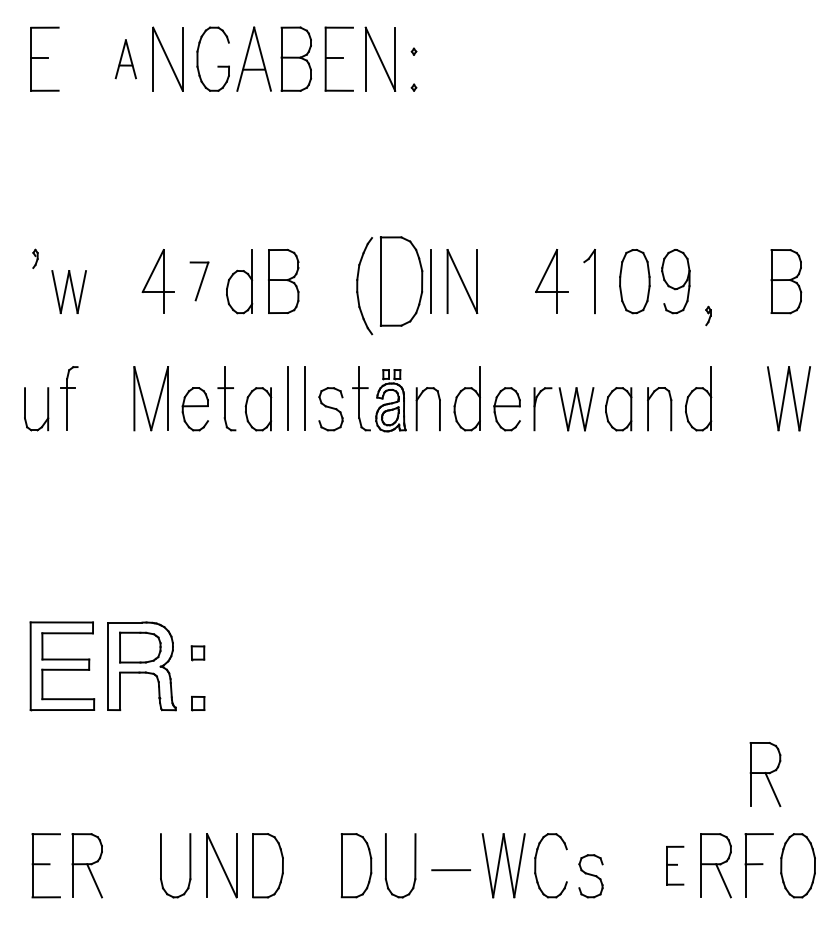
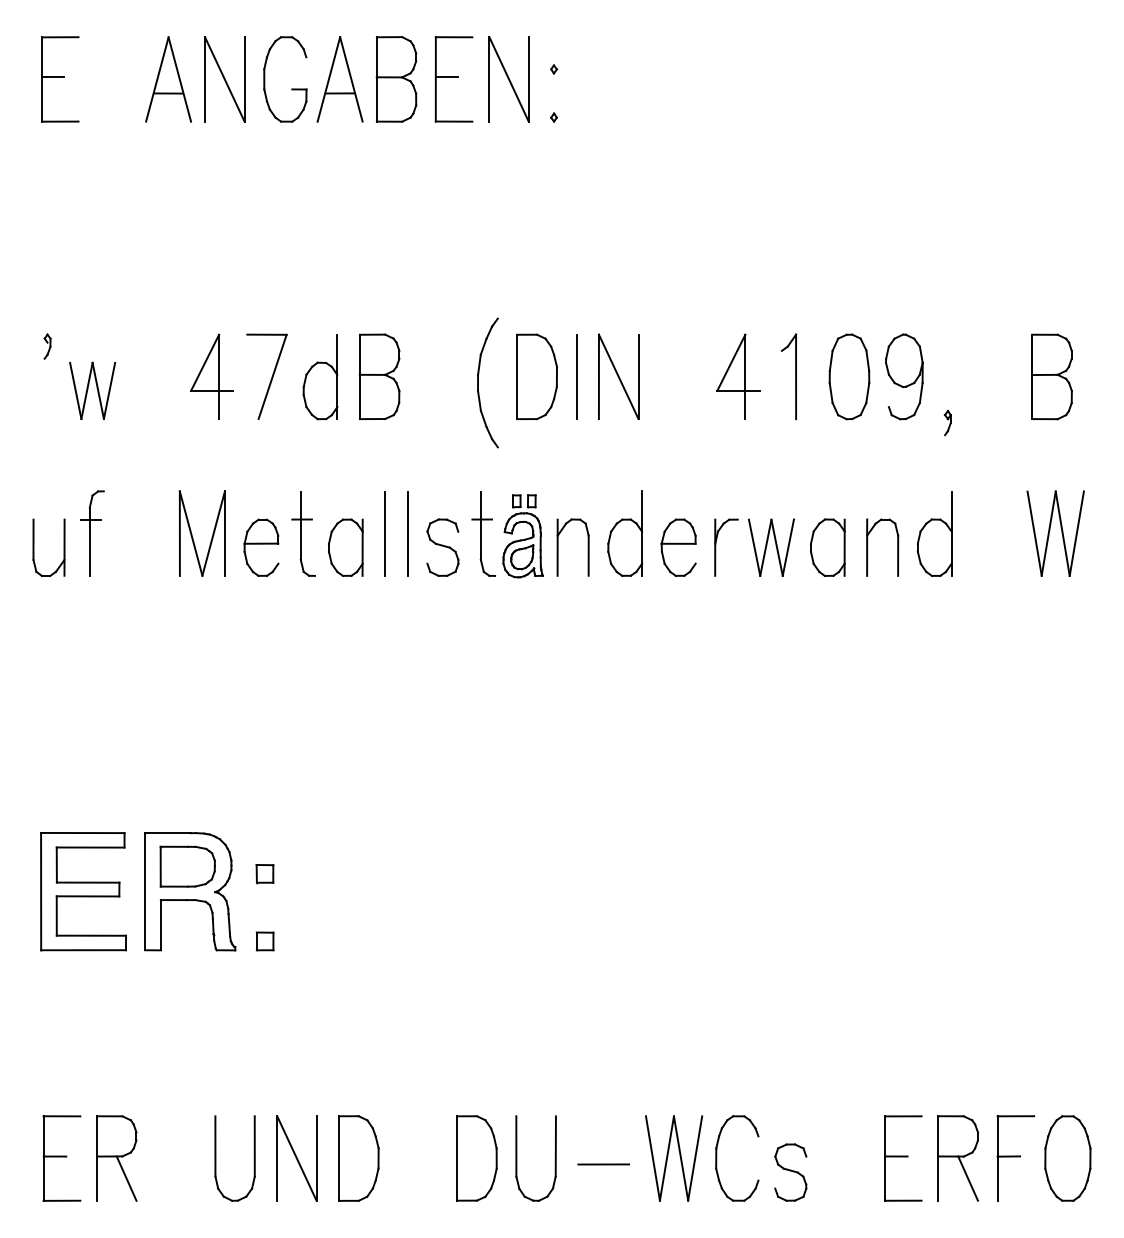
part: (125, 59) -> (168, 79), size x1.67
part: (199, 281) -> (266, 376), size x1.67
part: (400, 281) -> (536, 376), size x0.71
part: (764, 774) -> (1023, 1036), removed
part: (675, 865) -> (903, 1158), size x1.67

